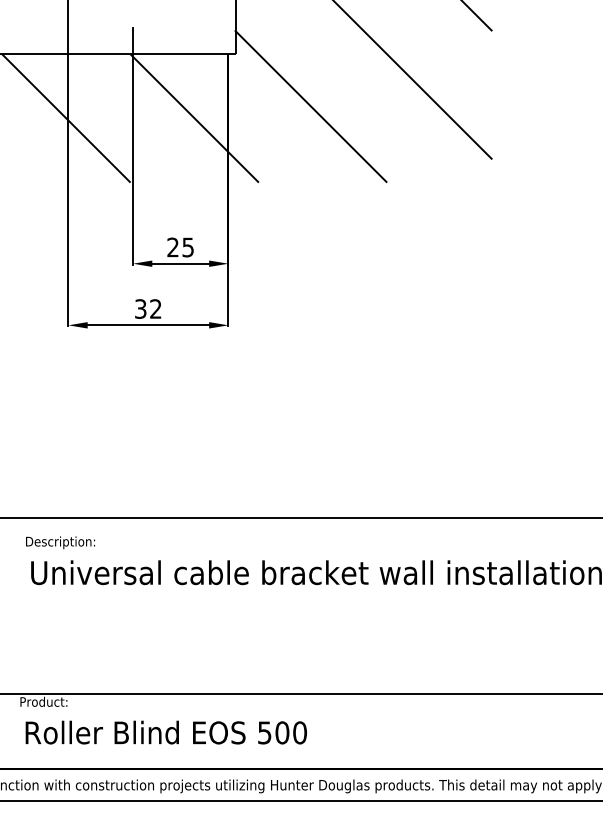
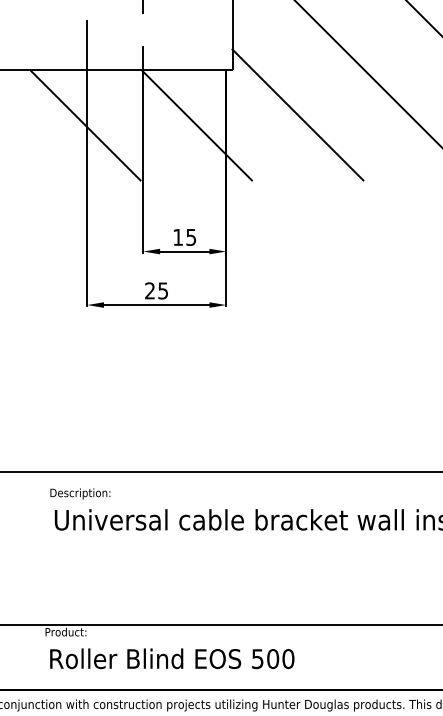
text: (172, 246) -> (177, 236), 25 -> 15
text: (148, 308) -> (156, 290), 32 -> 25

